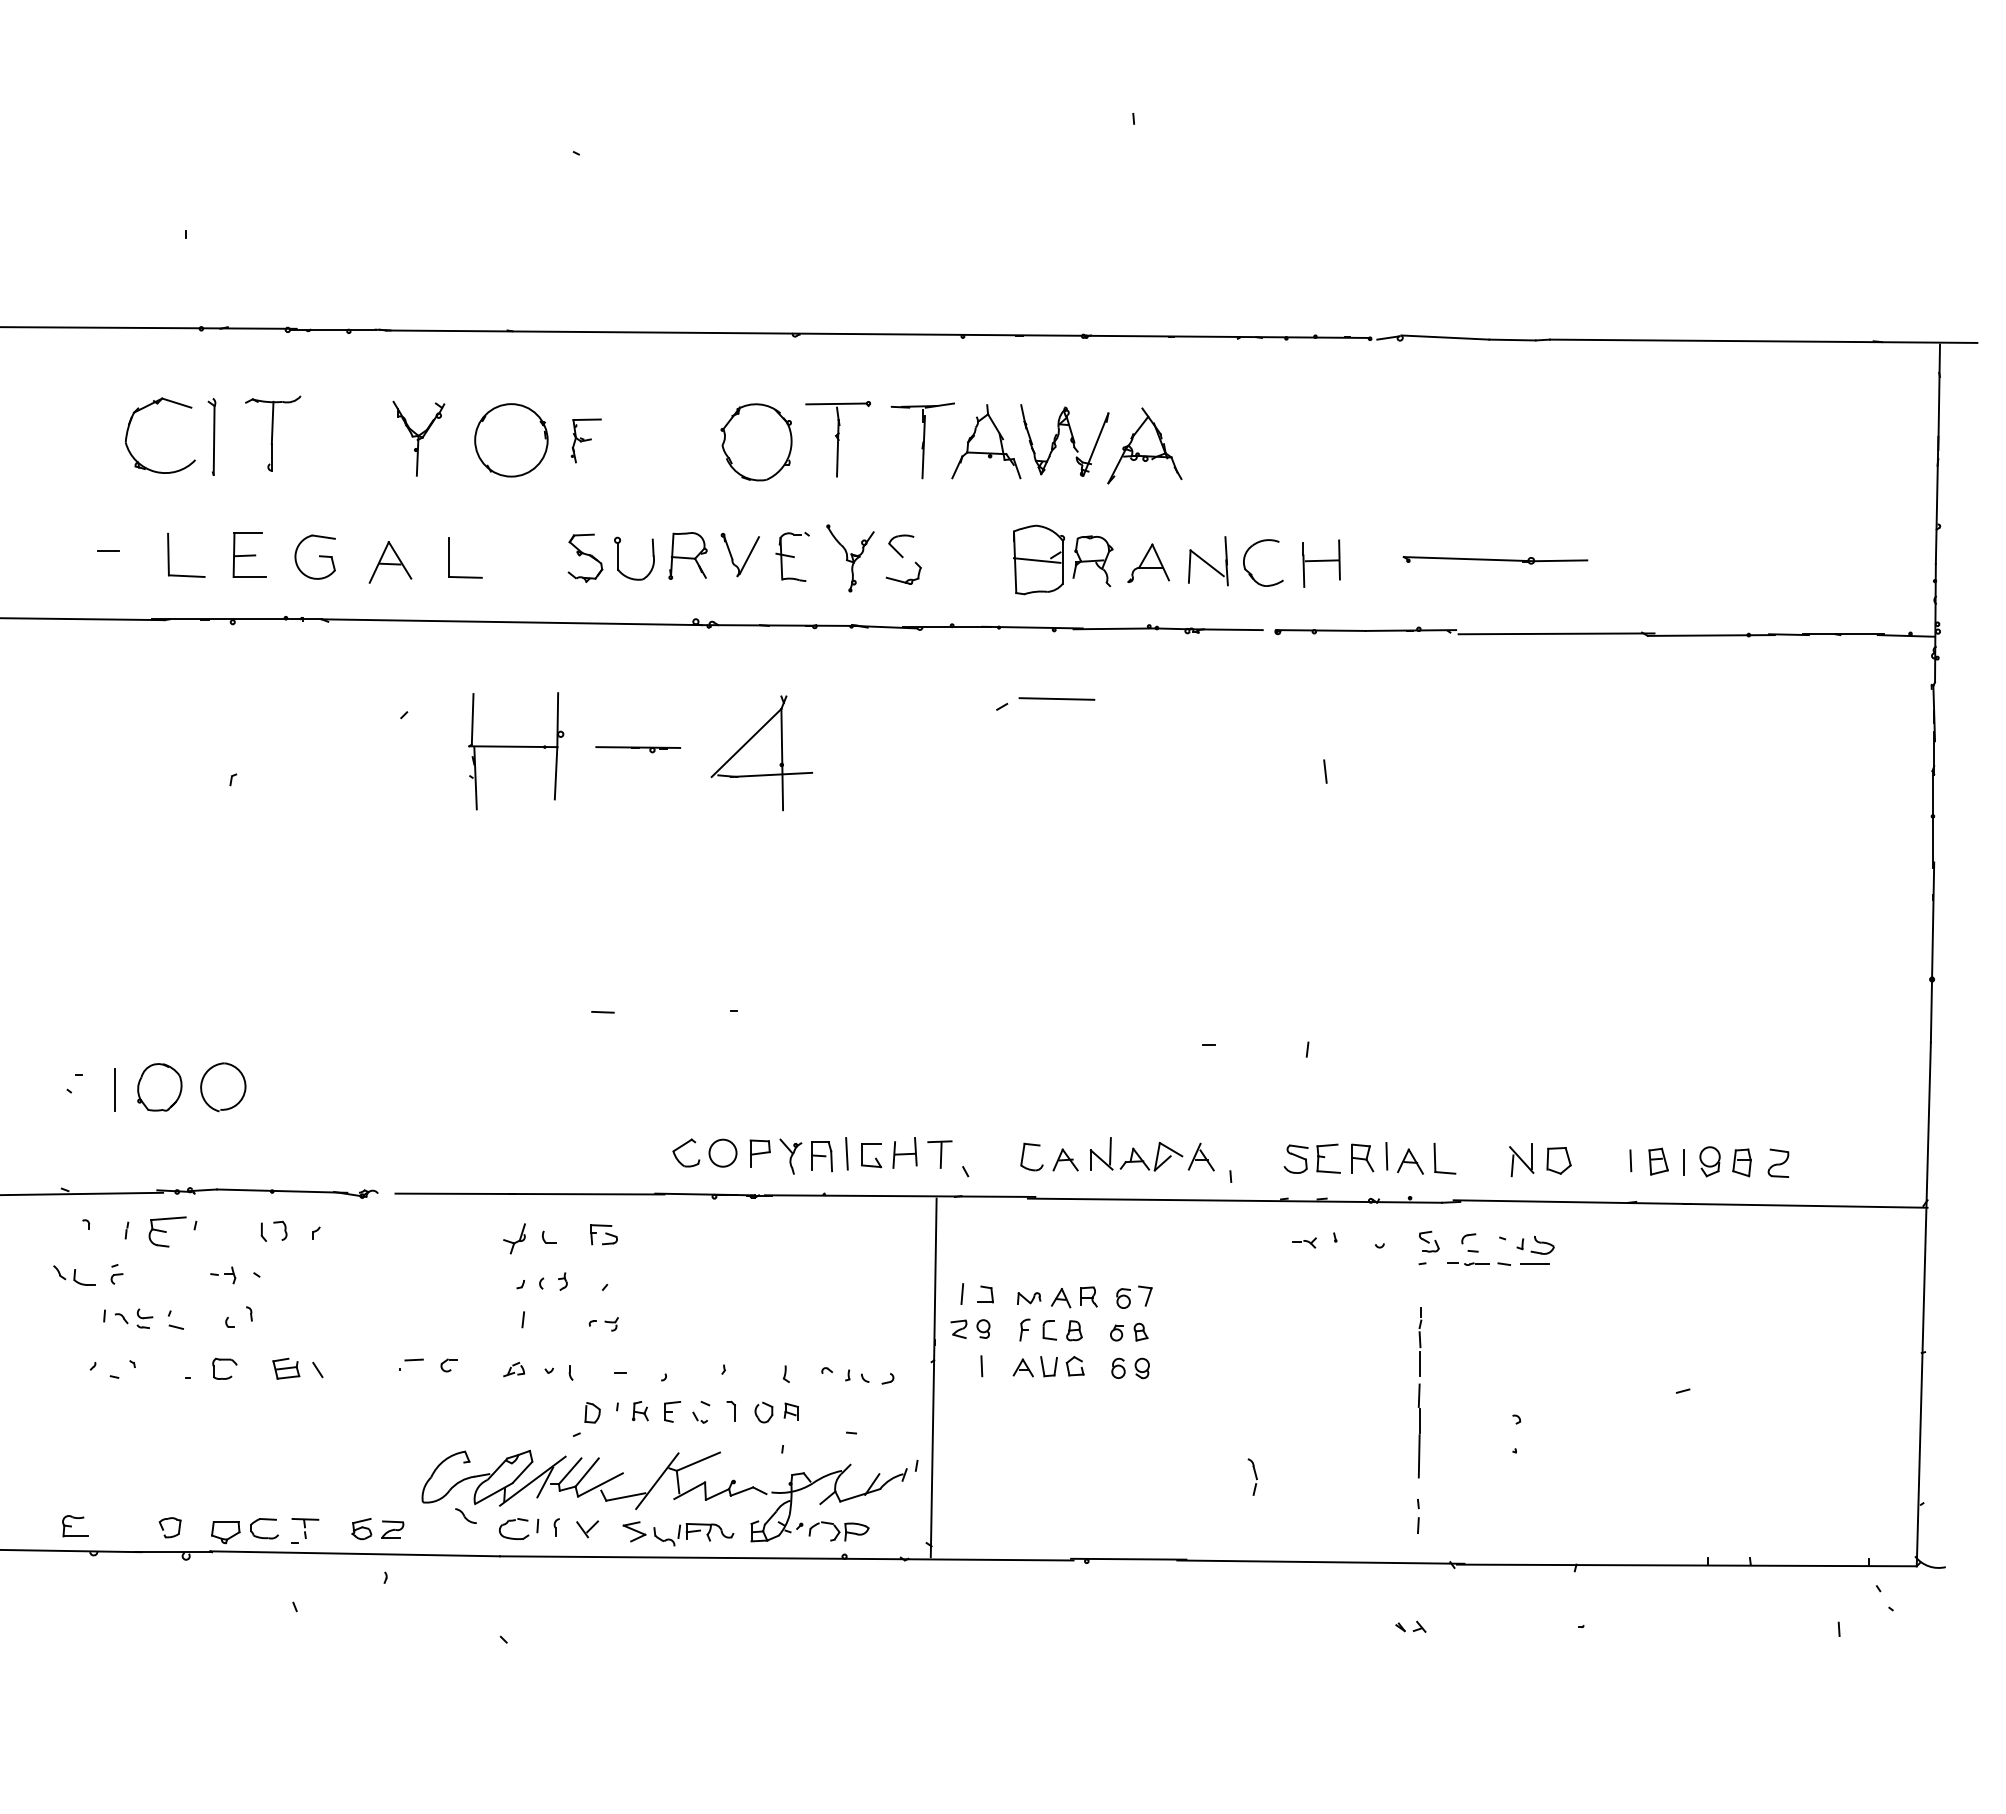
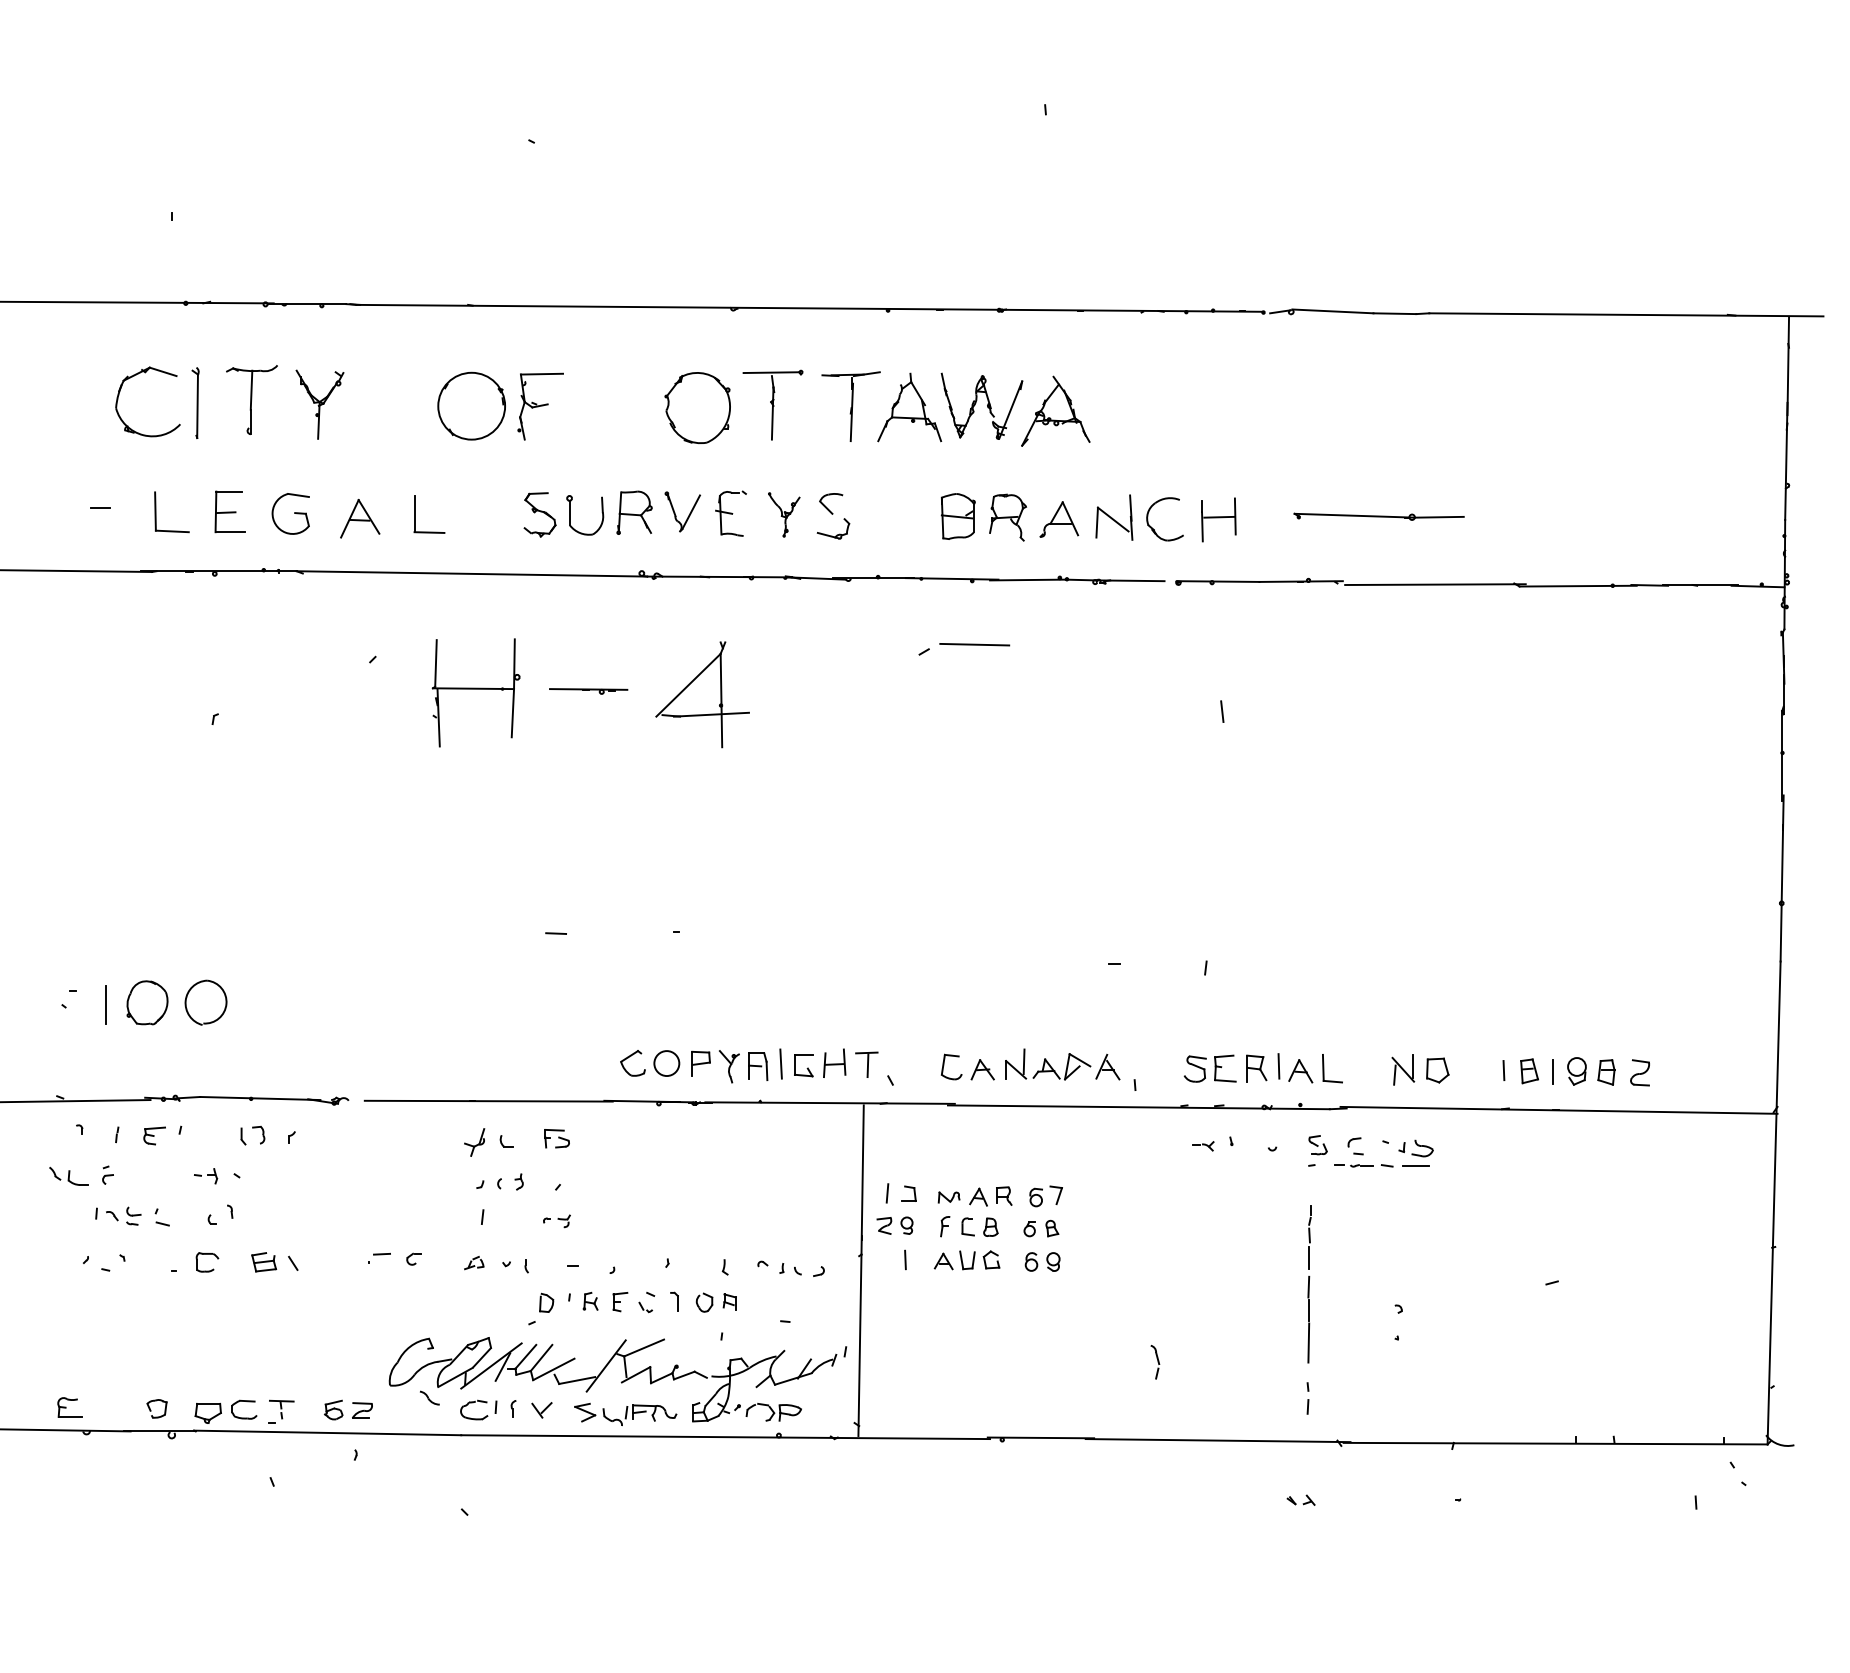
part: (418, 438) -> (319, 404), moved
part: (586, 440) -> (540, 406), size x1.67
part: (849, 557) -> (783, 514), size x0.71
part: (1039, 559) -> (958, 516), size x0.71
part: (167, 1231) -> (154, 1135), size x0.62

